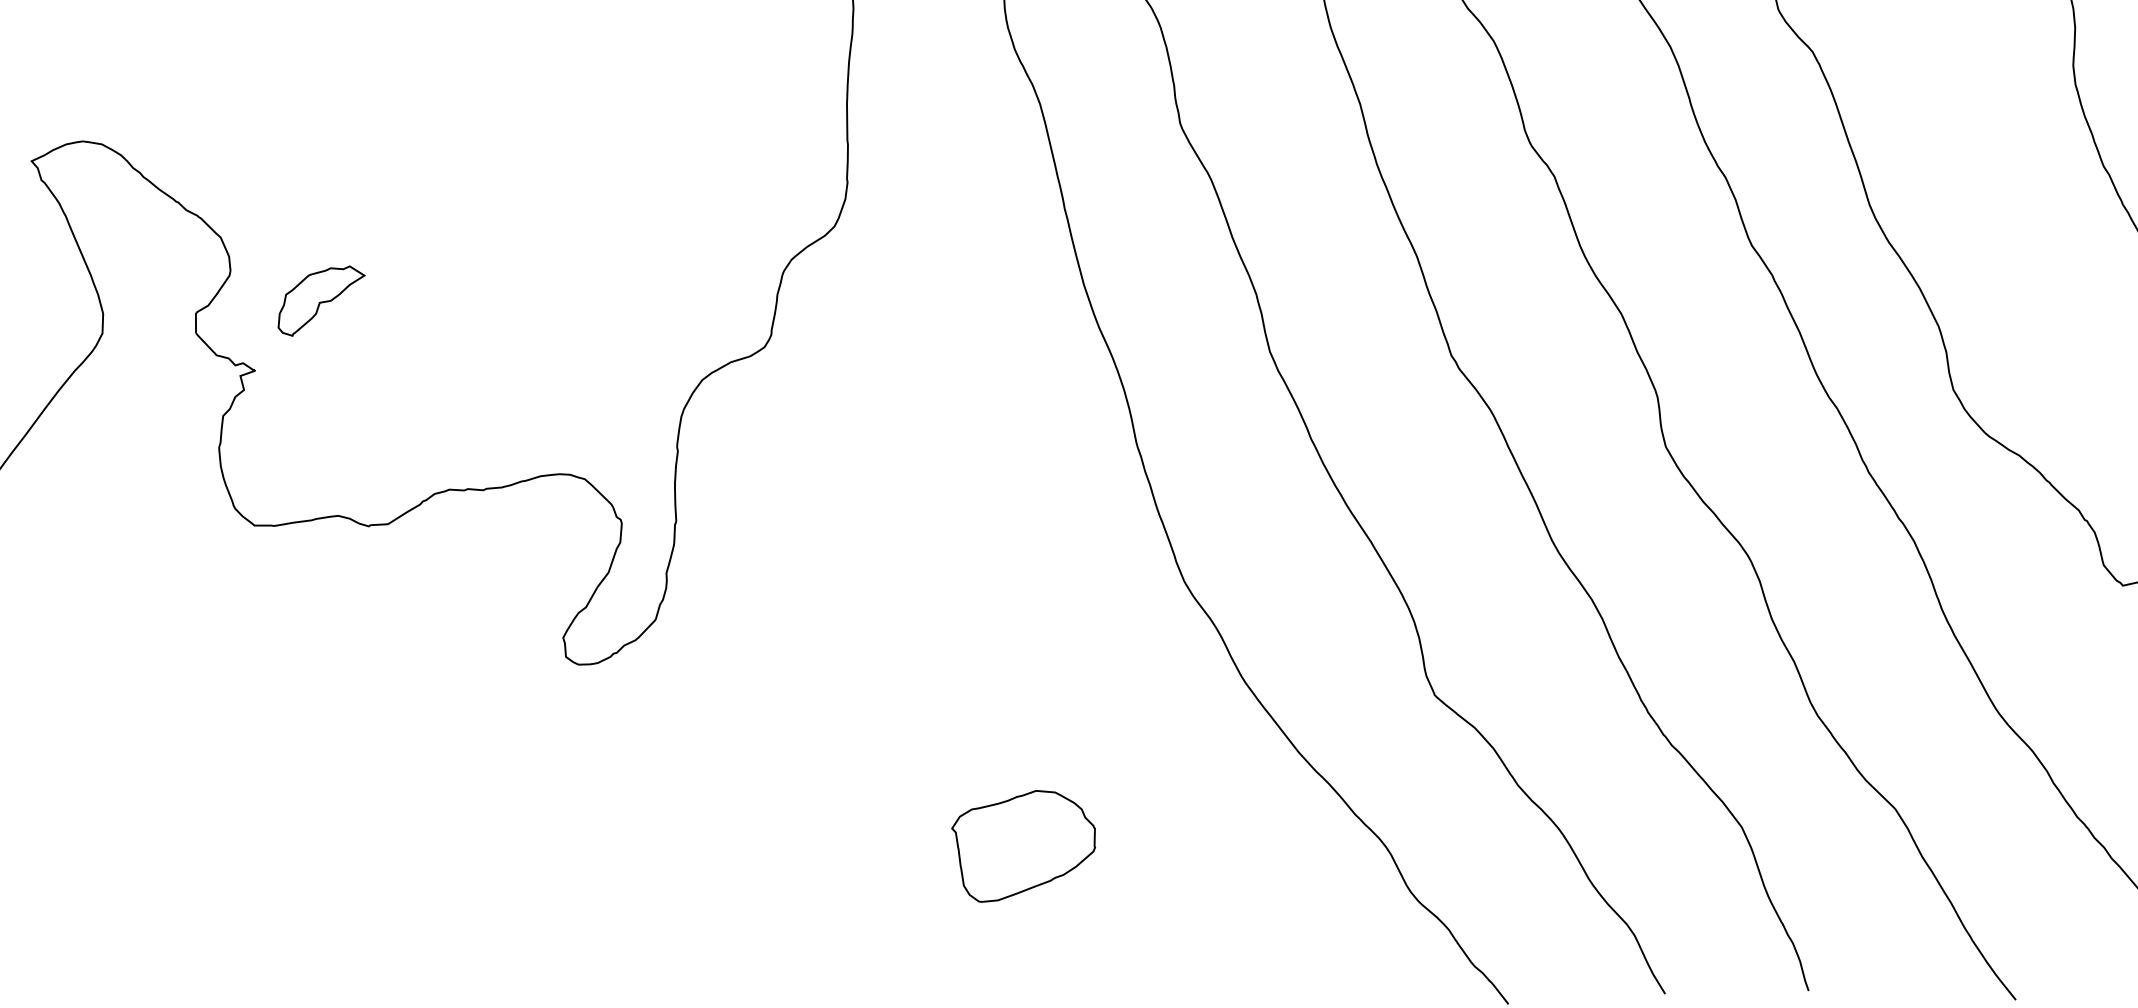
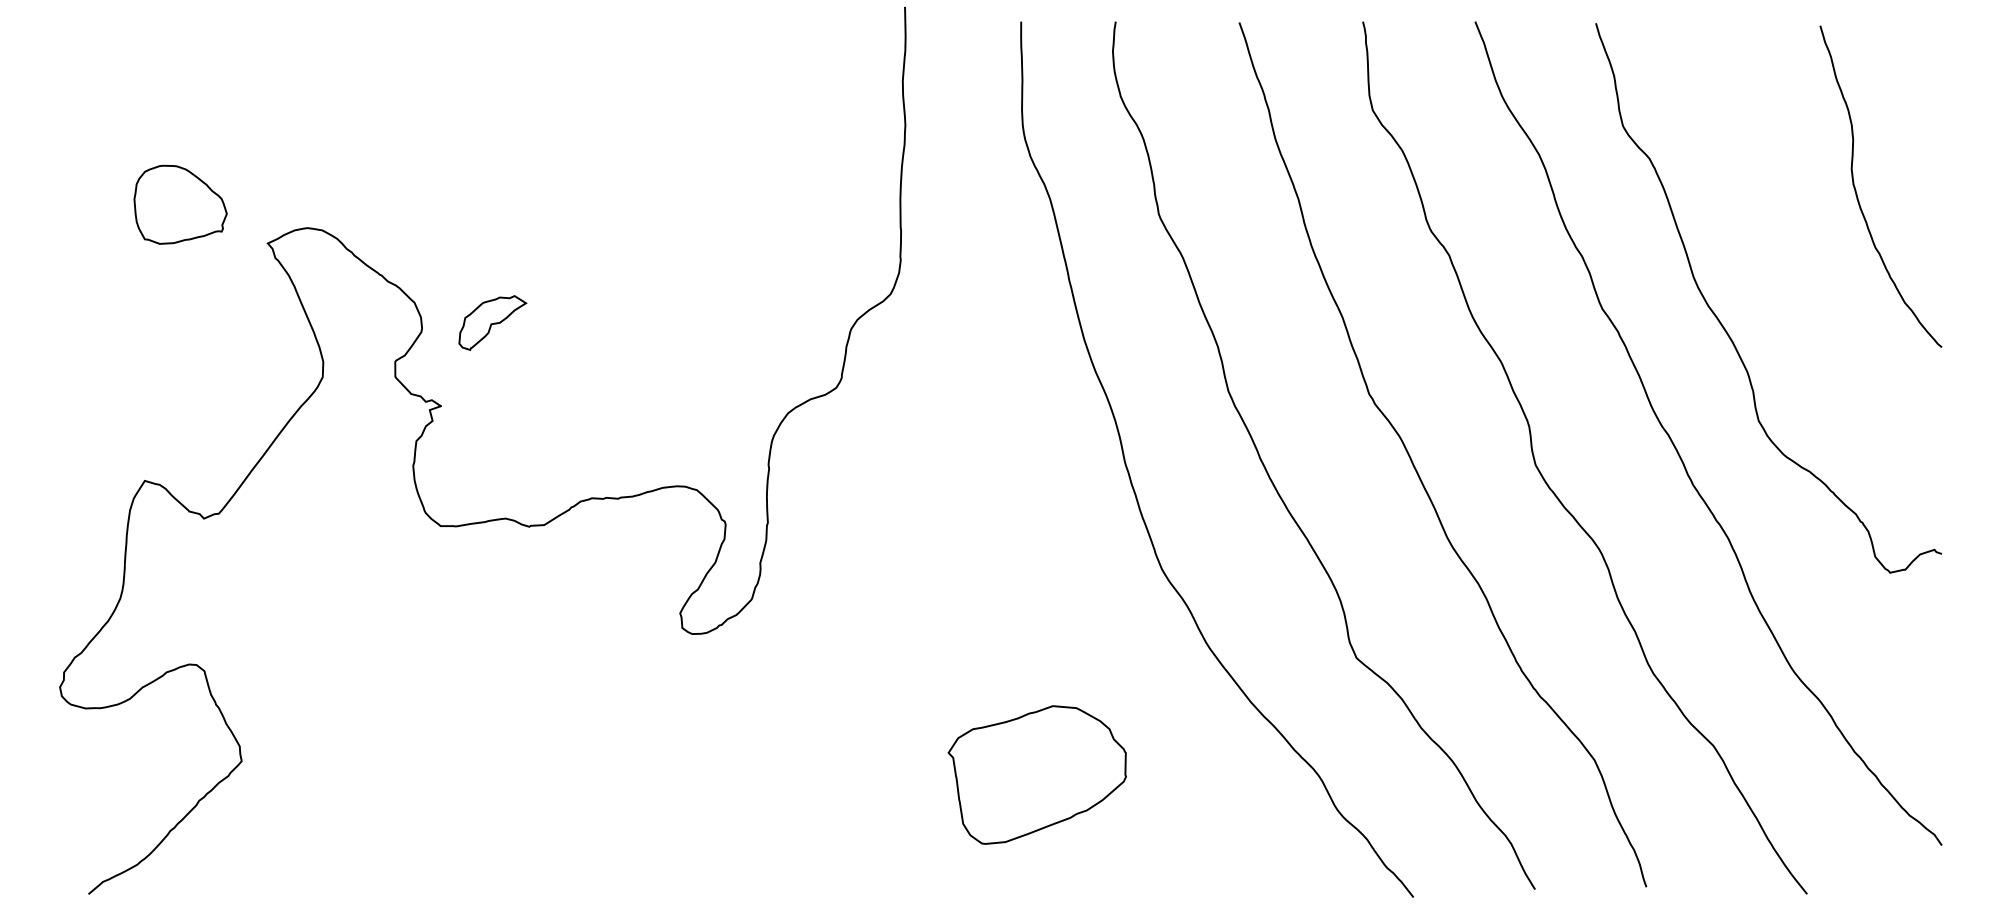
part: (321, 300) -> (492, 322), moved
part: (1023, 845) -> (1037, 774), size x1.6

